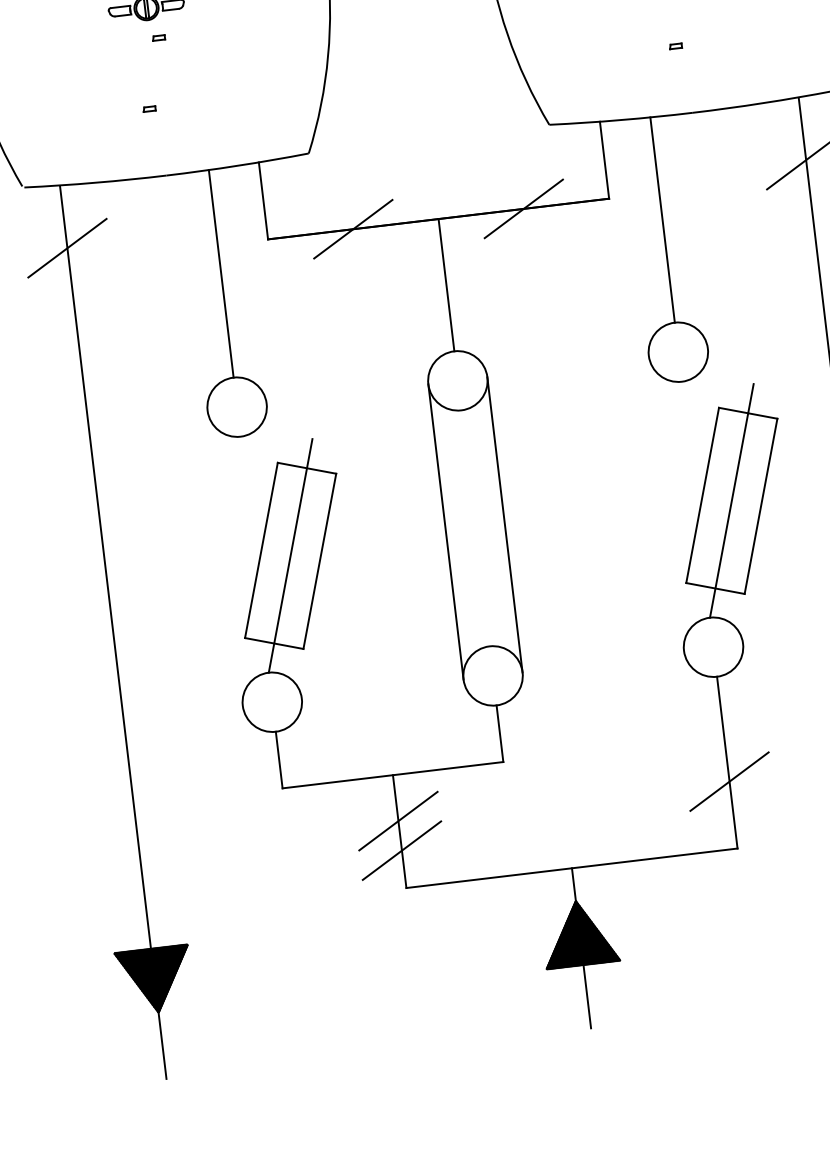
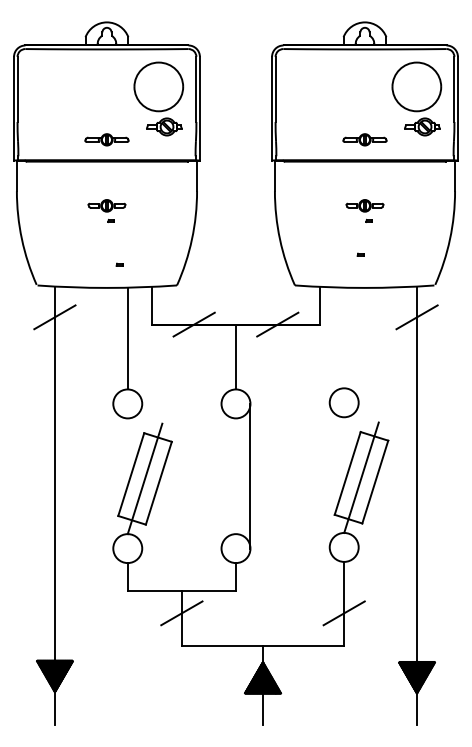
part: (149, 108) -> (119, 264), moved
line: (663, 218) -> (344, 337), removed
line: (445, 530) -> (221, 475), removed
line: (401, 850) -> (181, 627), removed

